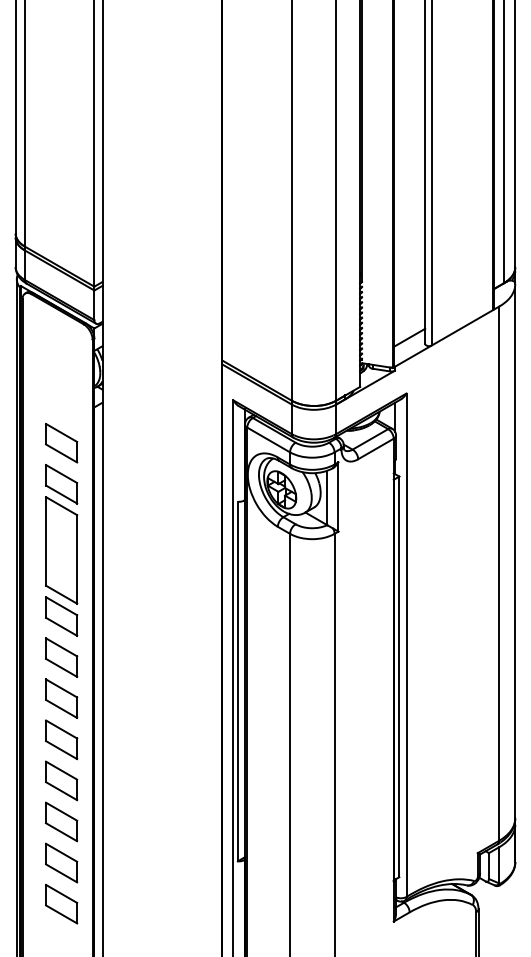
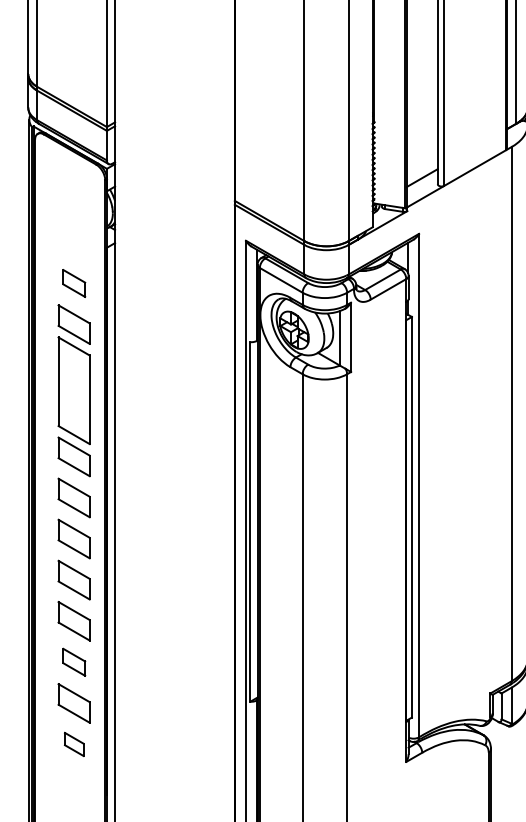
part: (61, 442) -> (74, 282), size x0.7
part: (61, 821) -> (74, 661), size x0.7
part: (61, 903) -> (74, 743), size x0.6

